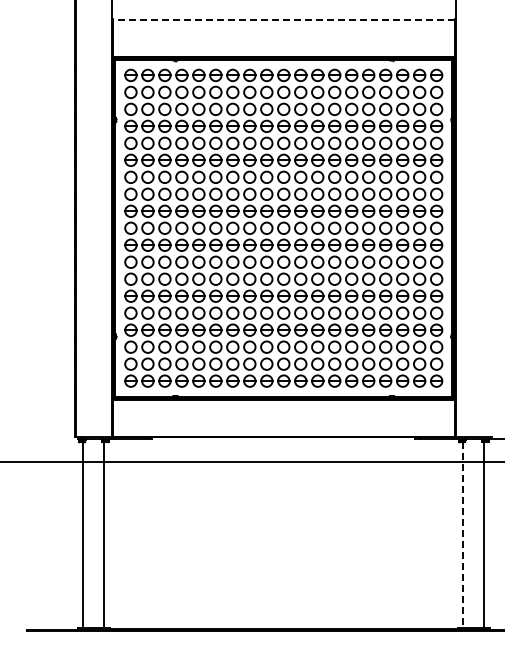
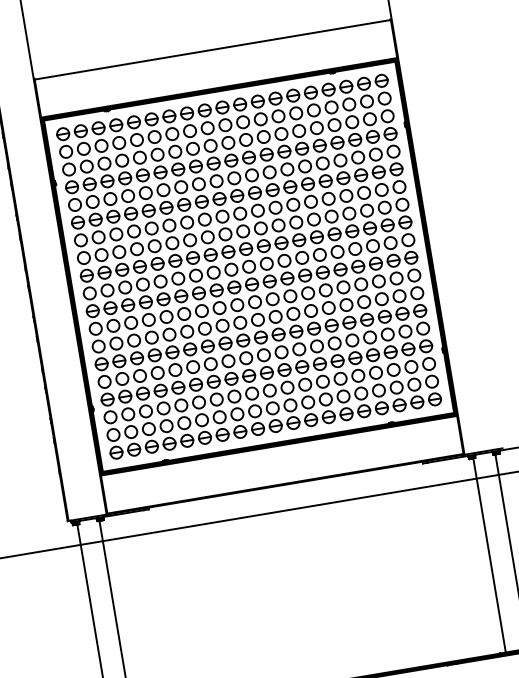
line: (283, 20) -> (212, 50), dashed -> solid
line: (463, 535) -> (489, 555), dashed -> solid

